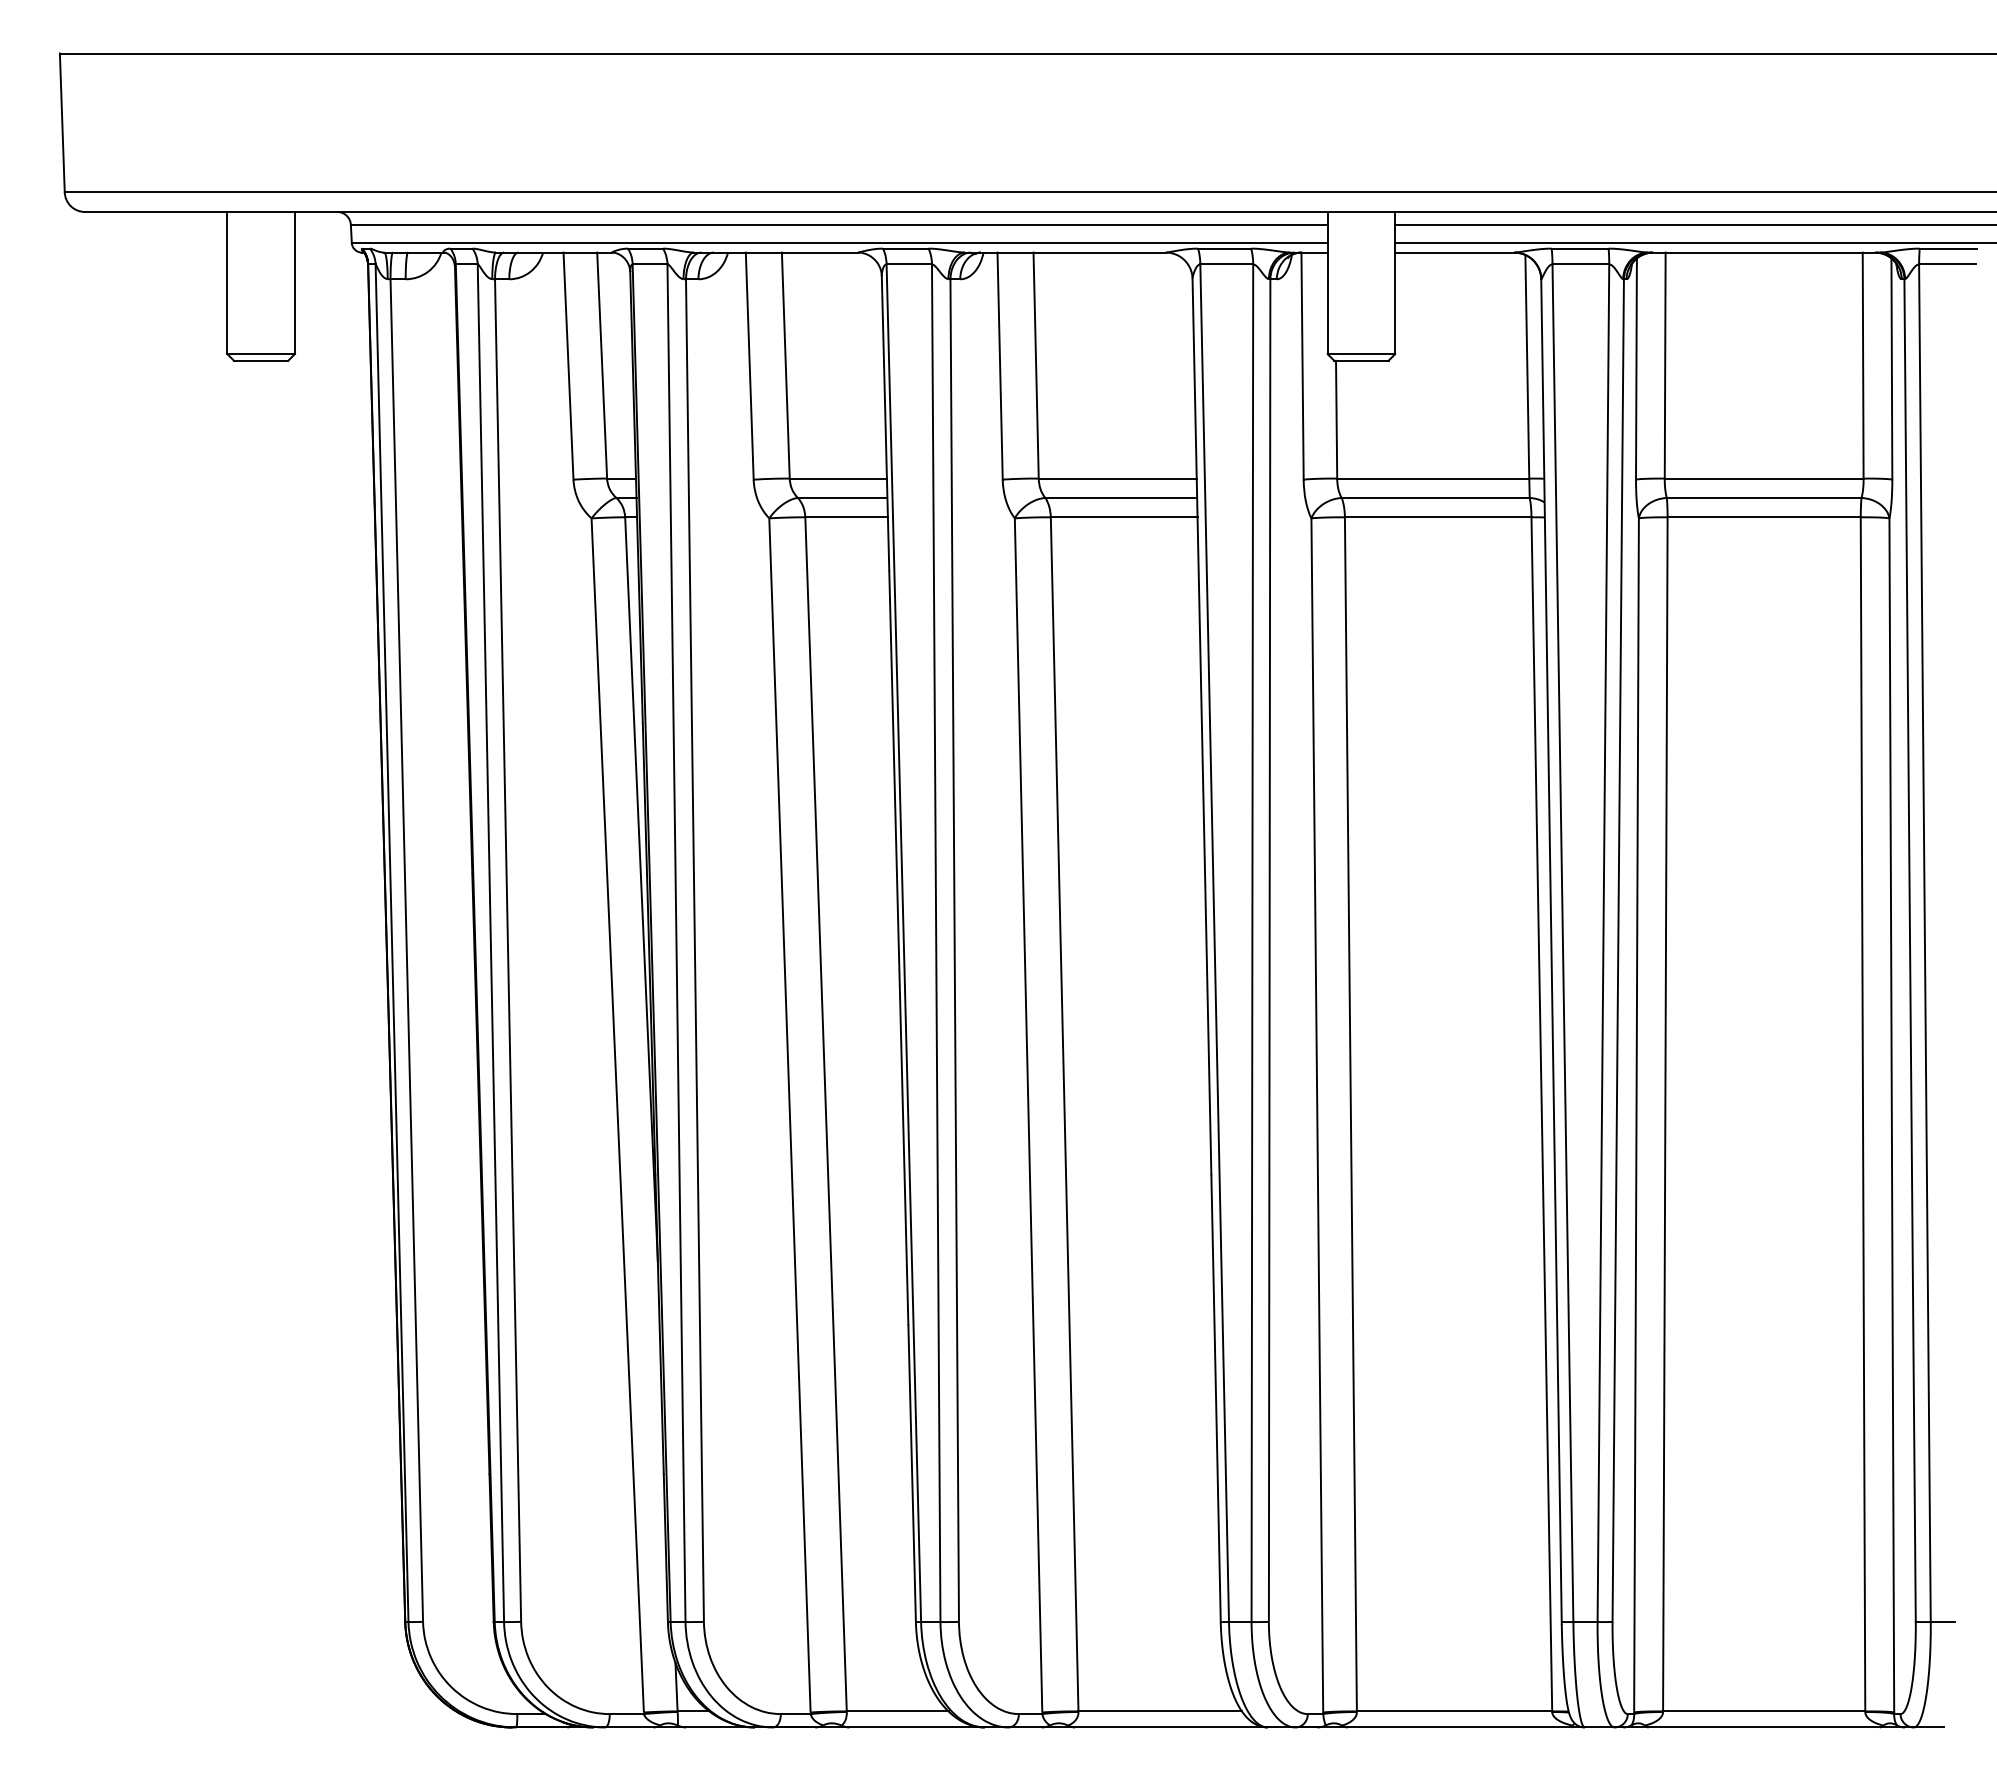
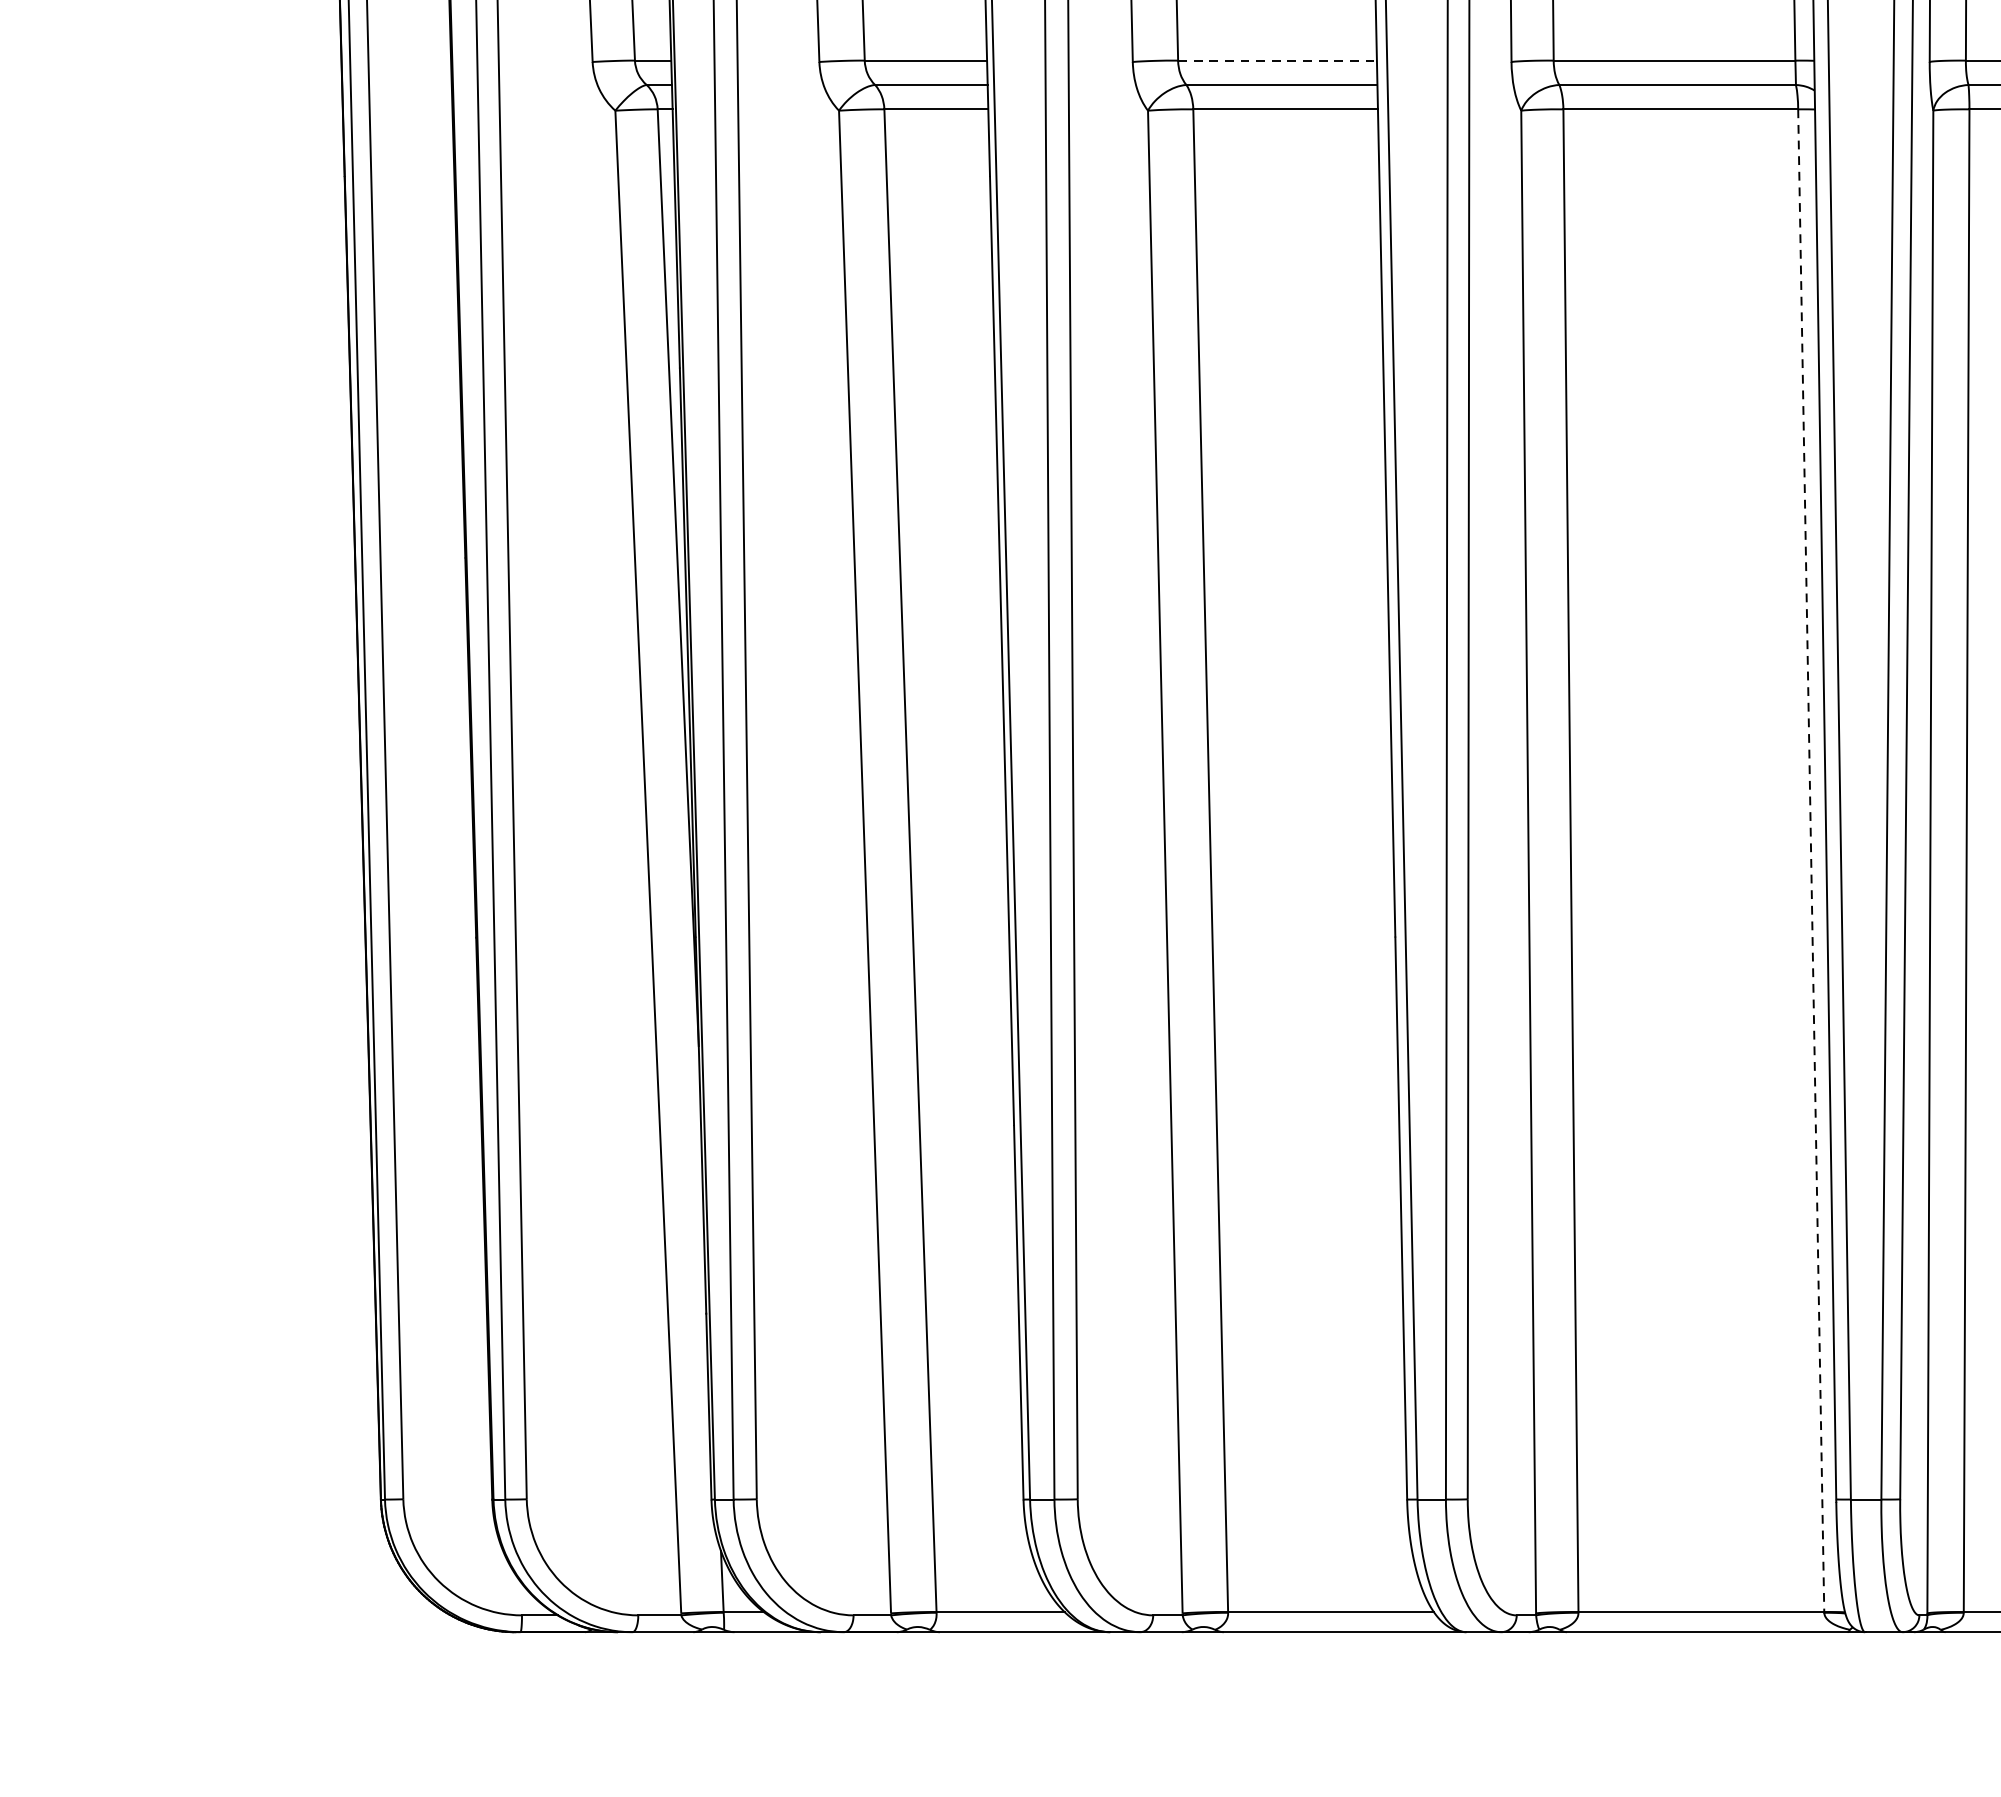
line: (1117, 478) -> (1277, 60), solid -> dashed
line: (1541, 1114) -> (1810, 860), solid -> dashed

